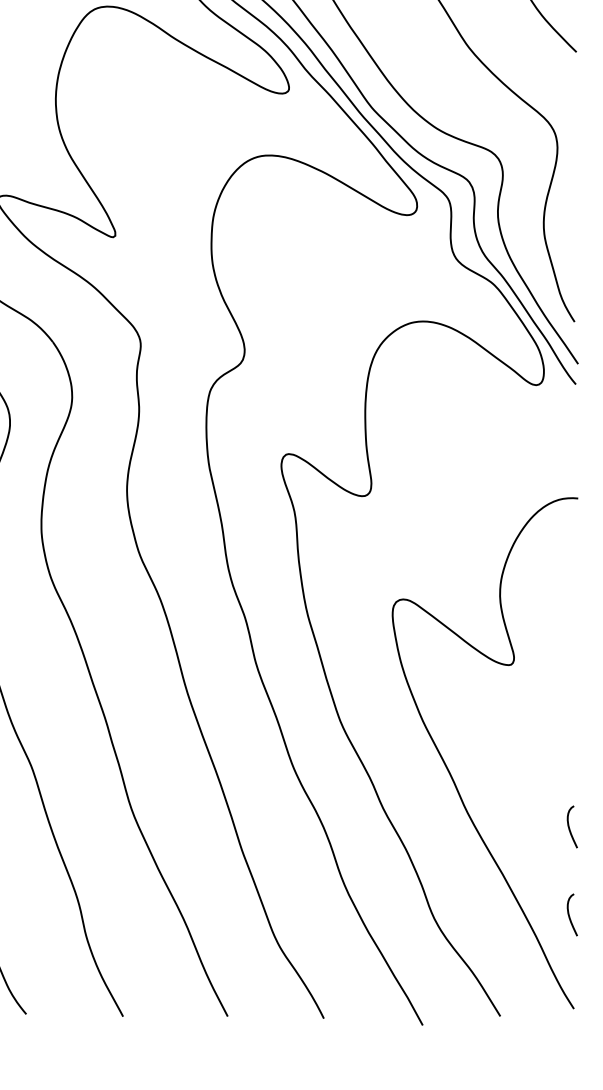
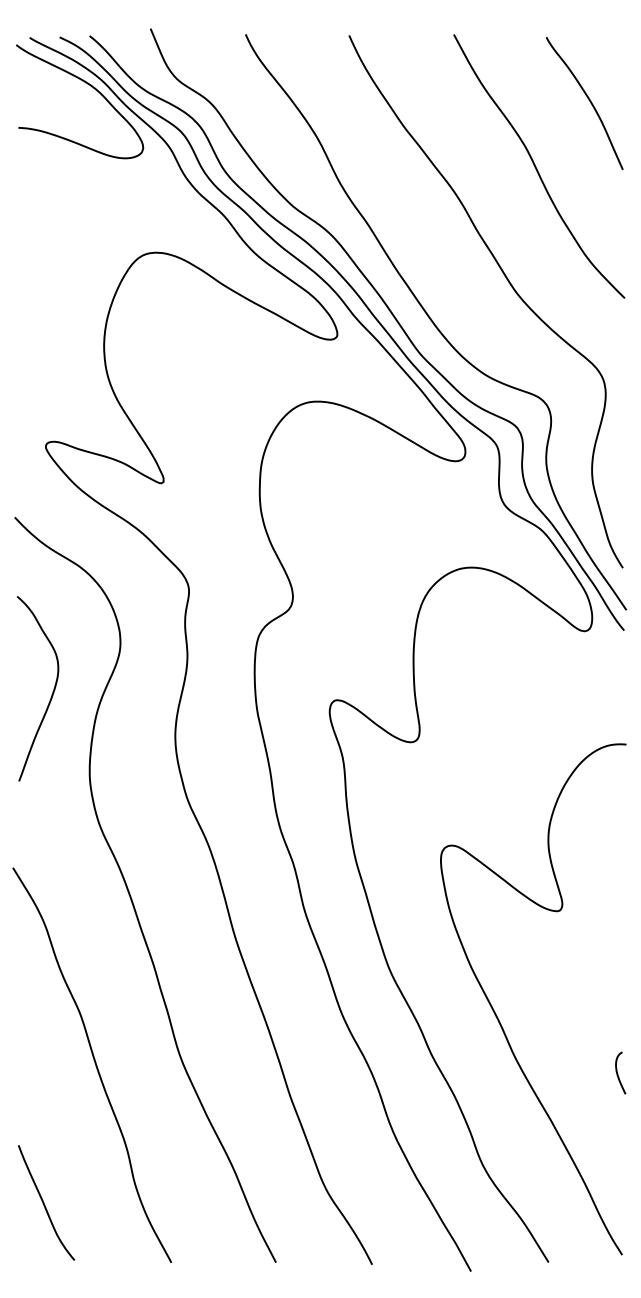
curve: (570, 915) -> (618, 1161), removed

